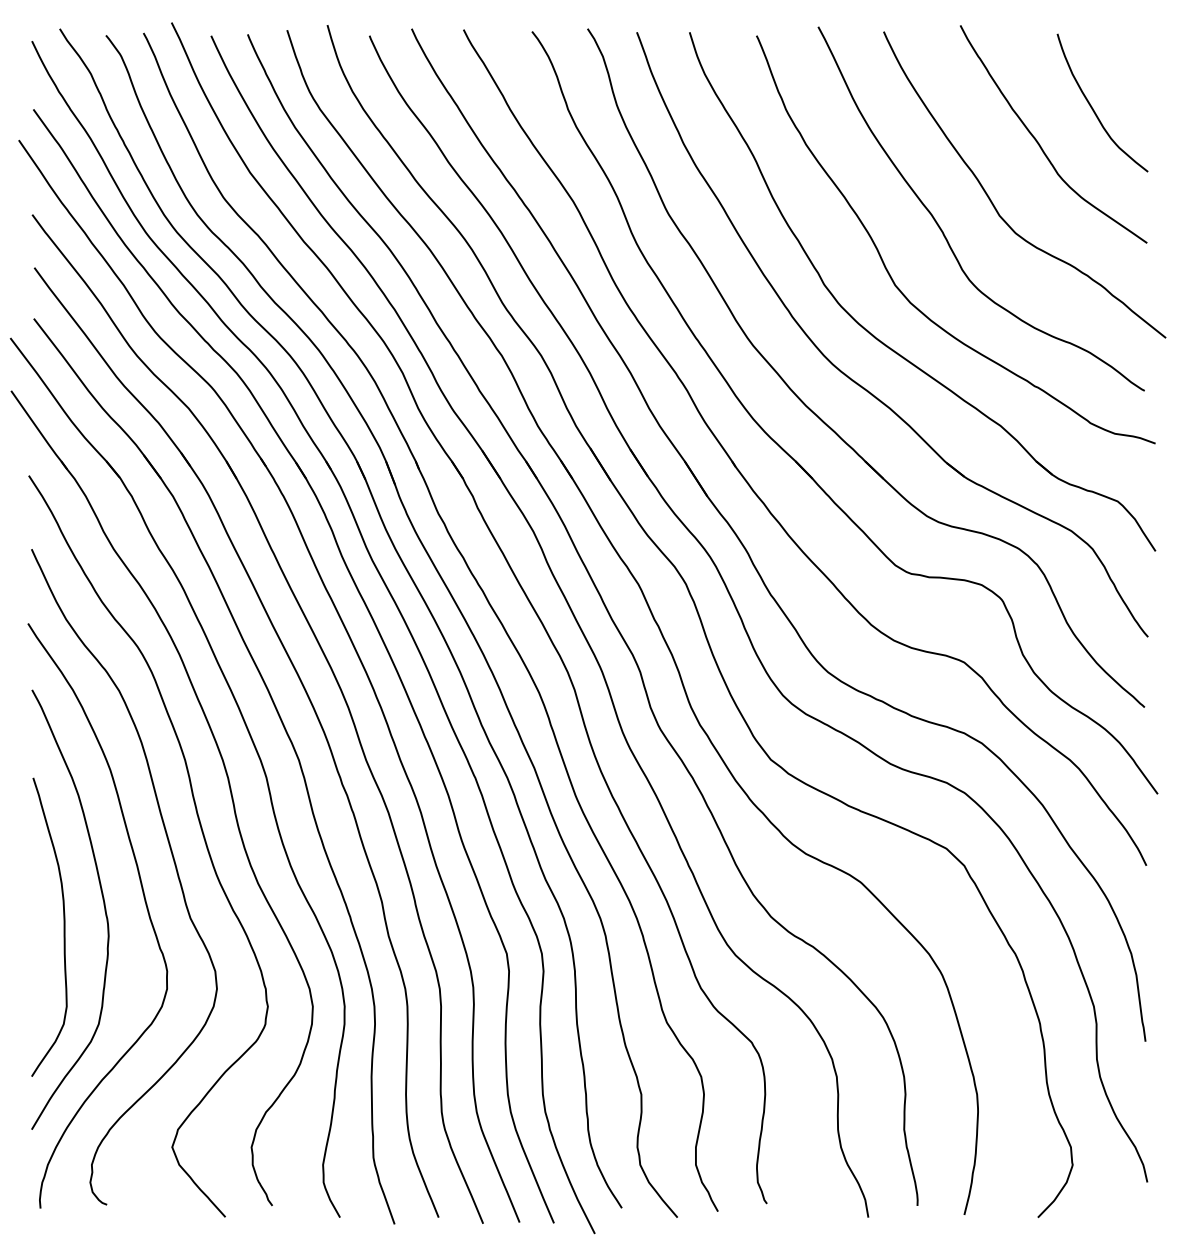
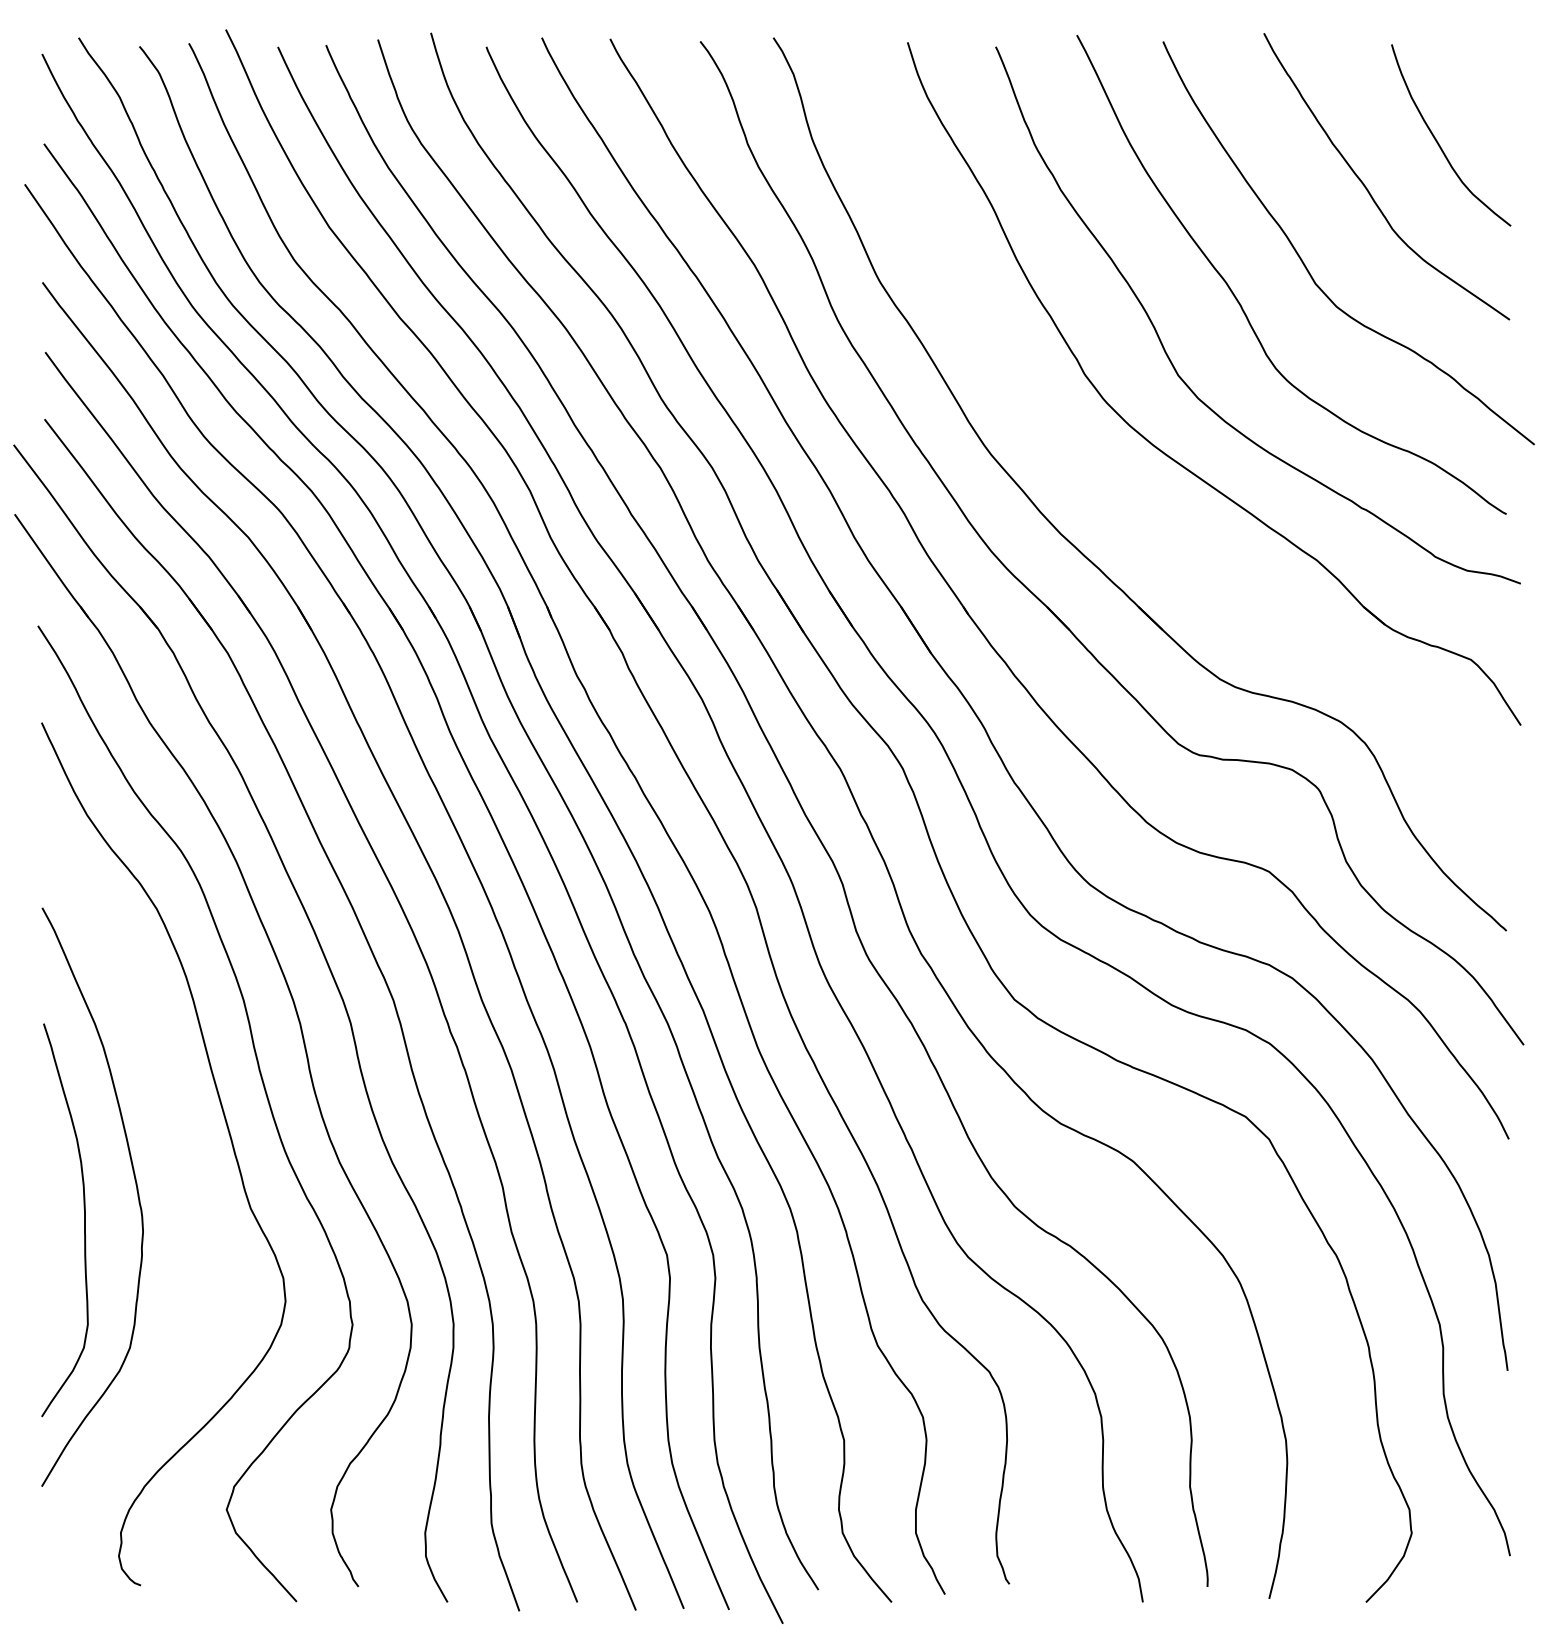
part: (860, 384) -> (1132, 505), removed
curve: (145, 905) -> (191, 1191), removed

